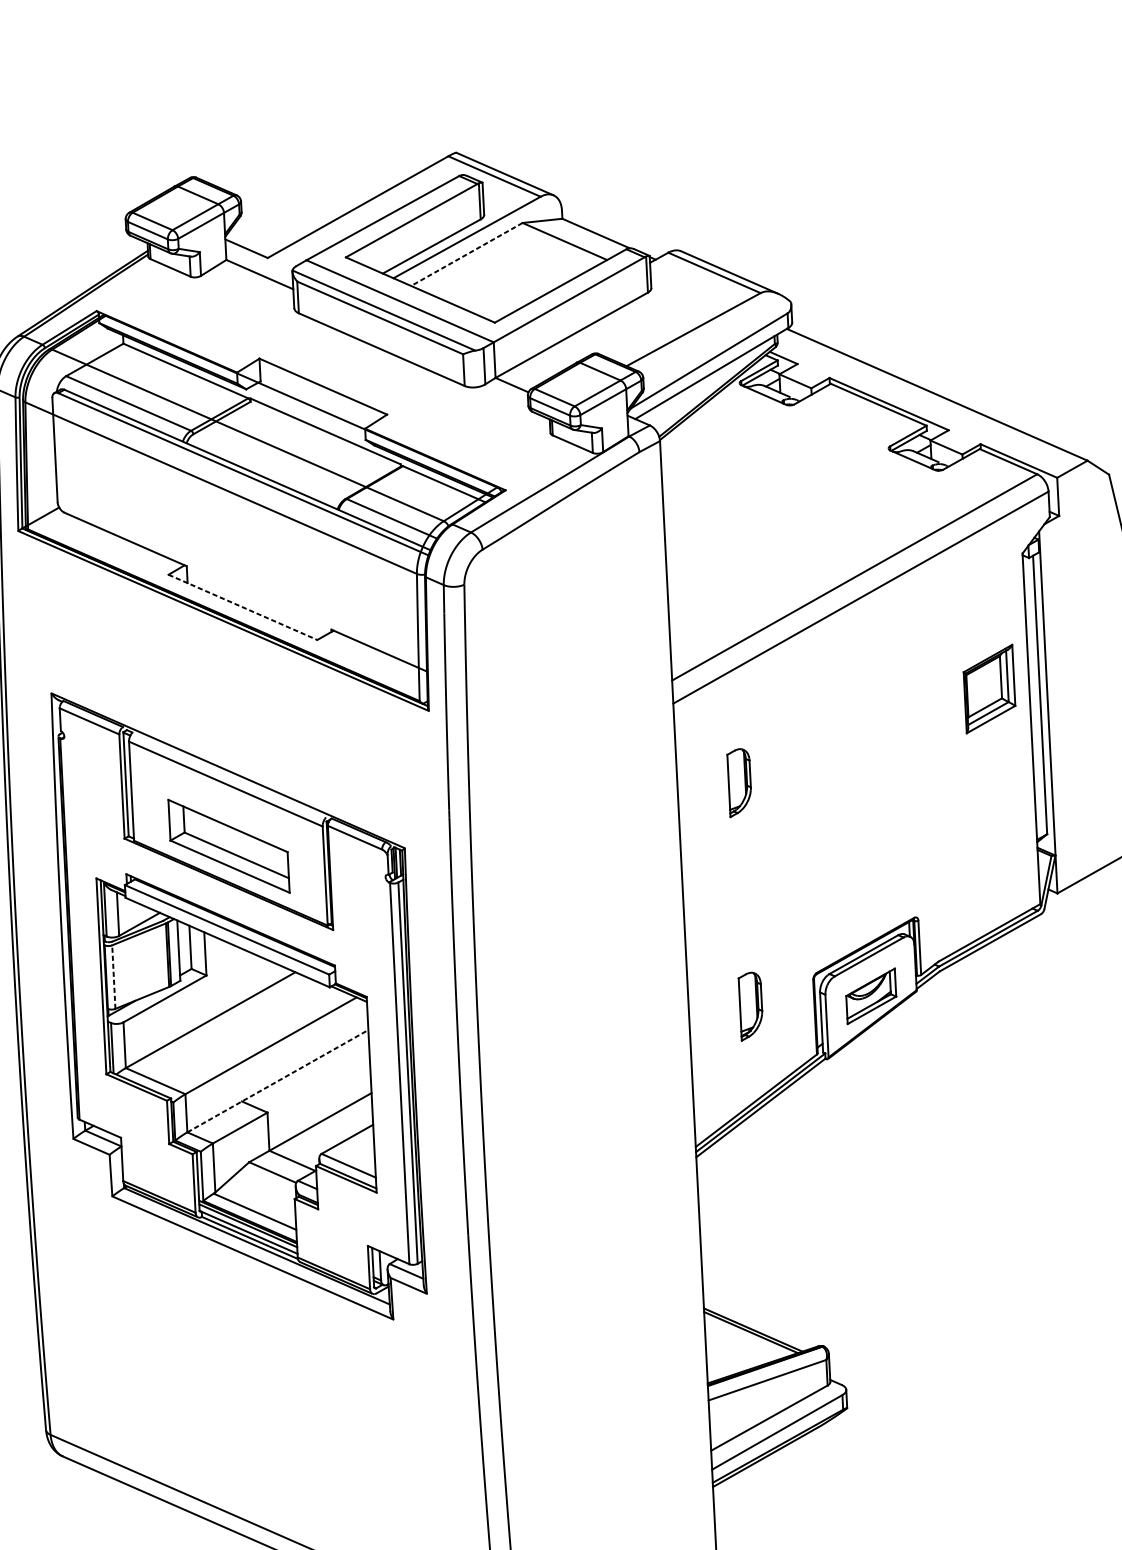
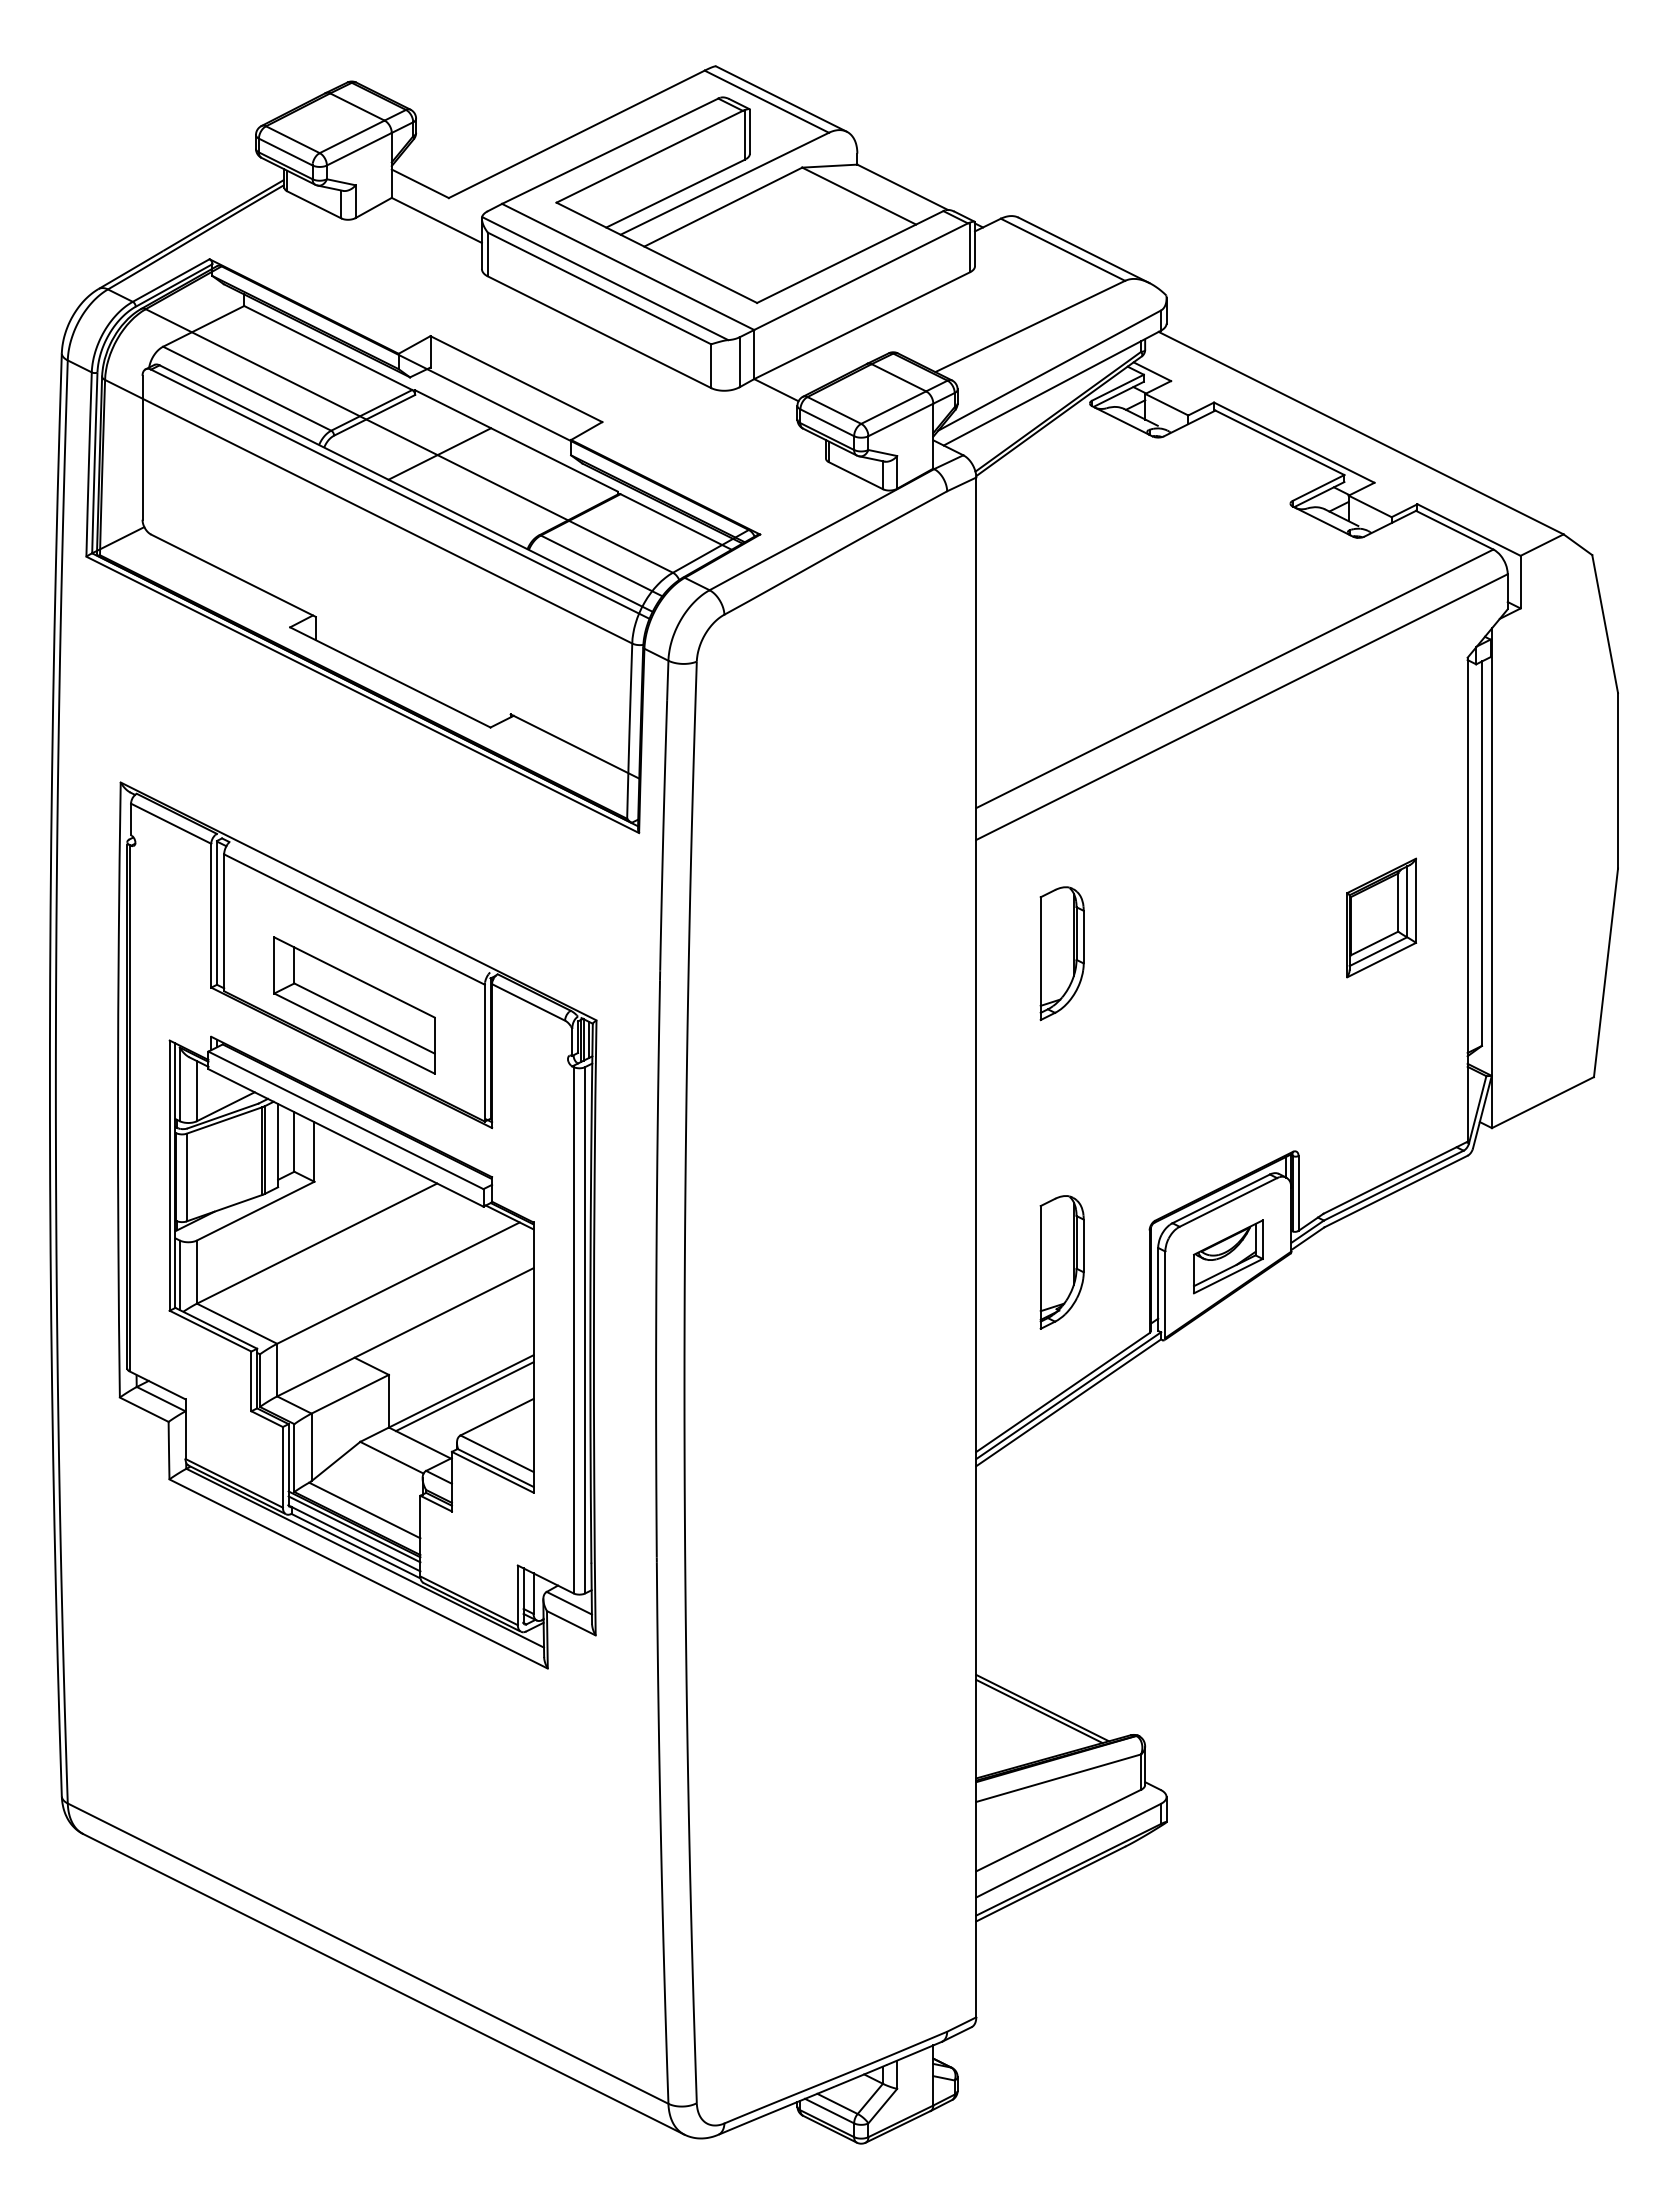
line: (466, 254) -> (722, 207), dashed -> solid
line: (270, 443) -> (439, 453), added
line: (243, 607) -> (390, 677), dashed -> solid
part: (989, 688) -> (1381, 917), moved
part: (739, 782) -> (1061, 953), size x1.43
line: (113, 977) -> (186, 1177), dashed -> solid
part: (750, 1006) -> (1061, 1262), size x1.43
line: (277, 1081) -> (405, 1332), dashed -> solid
line: (323, 1125) -> (464, 1396), added

